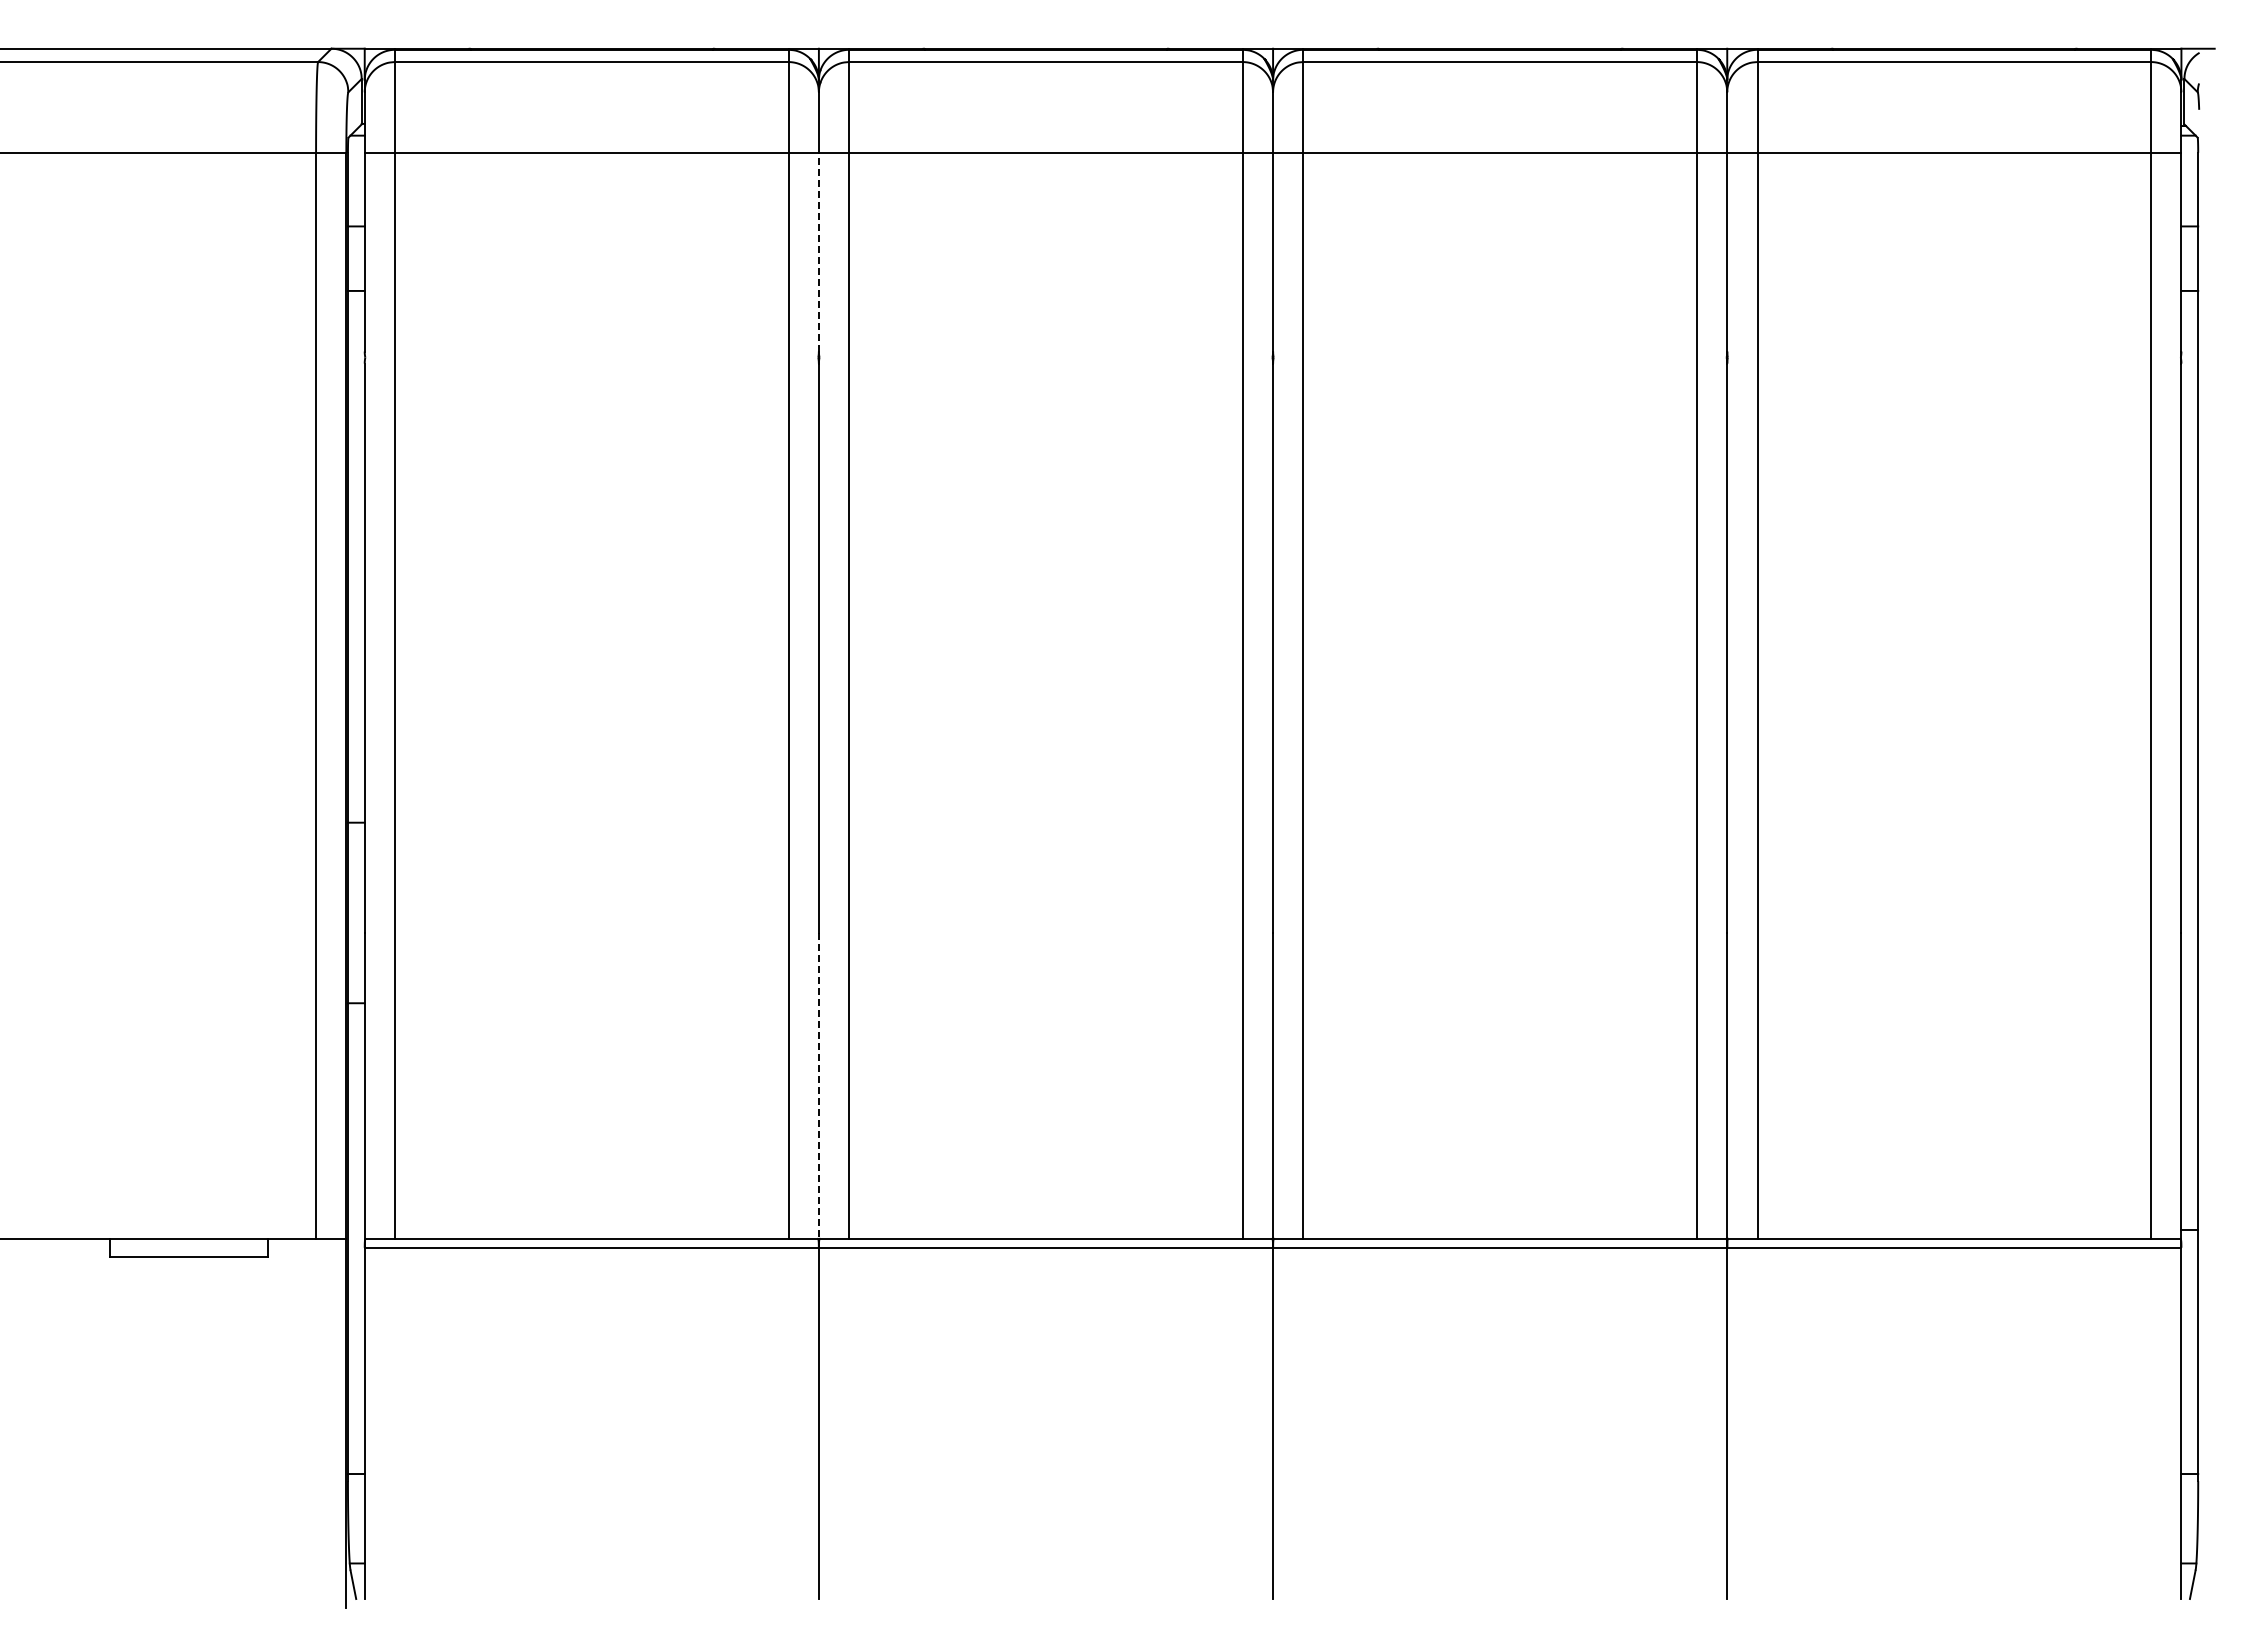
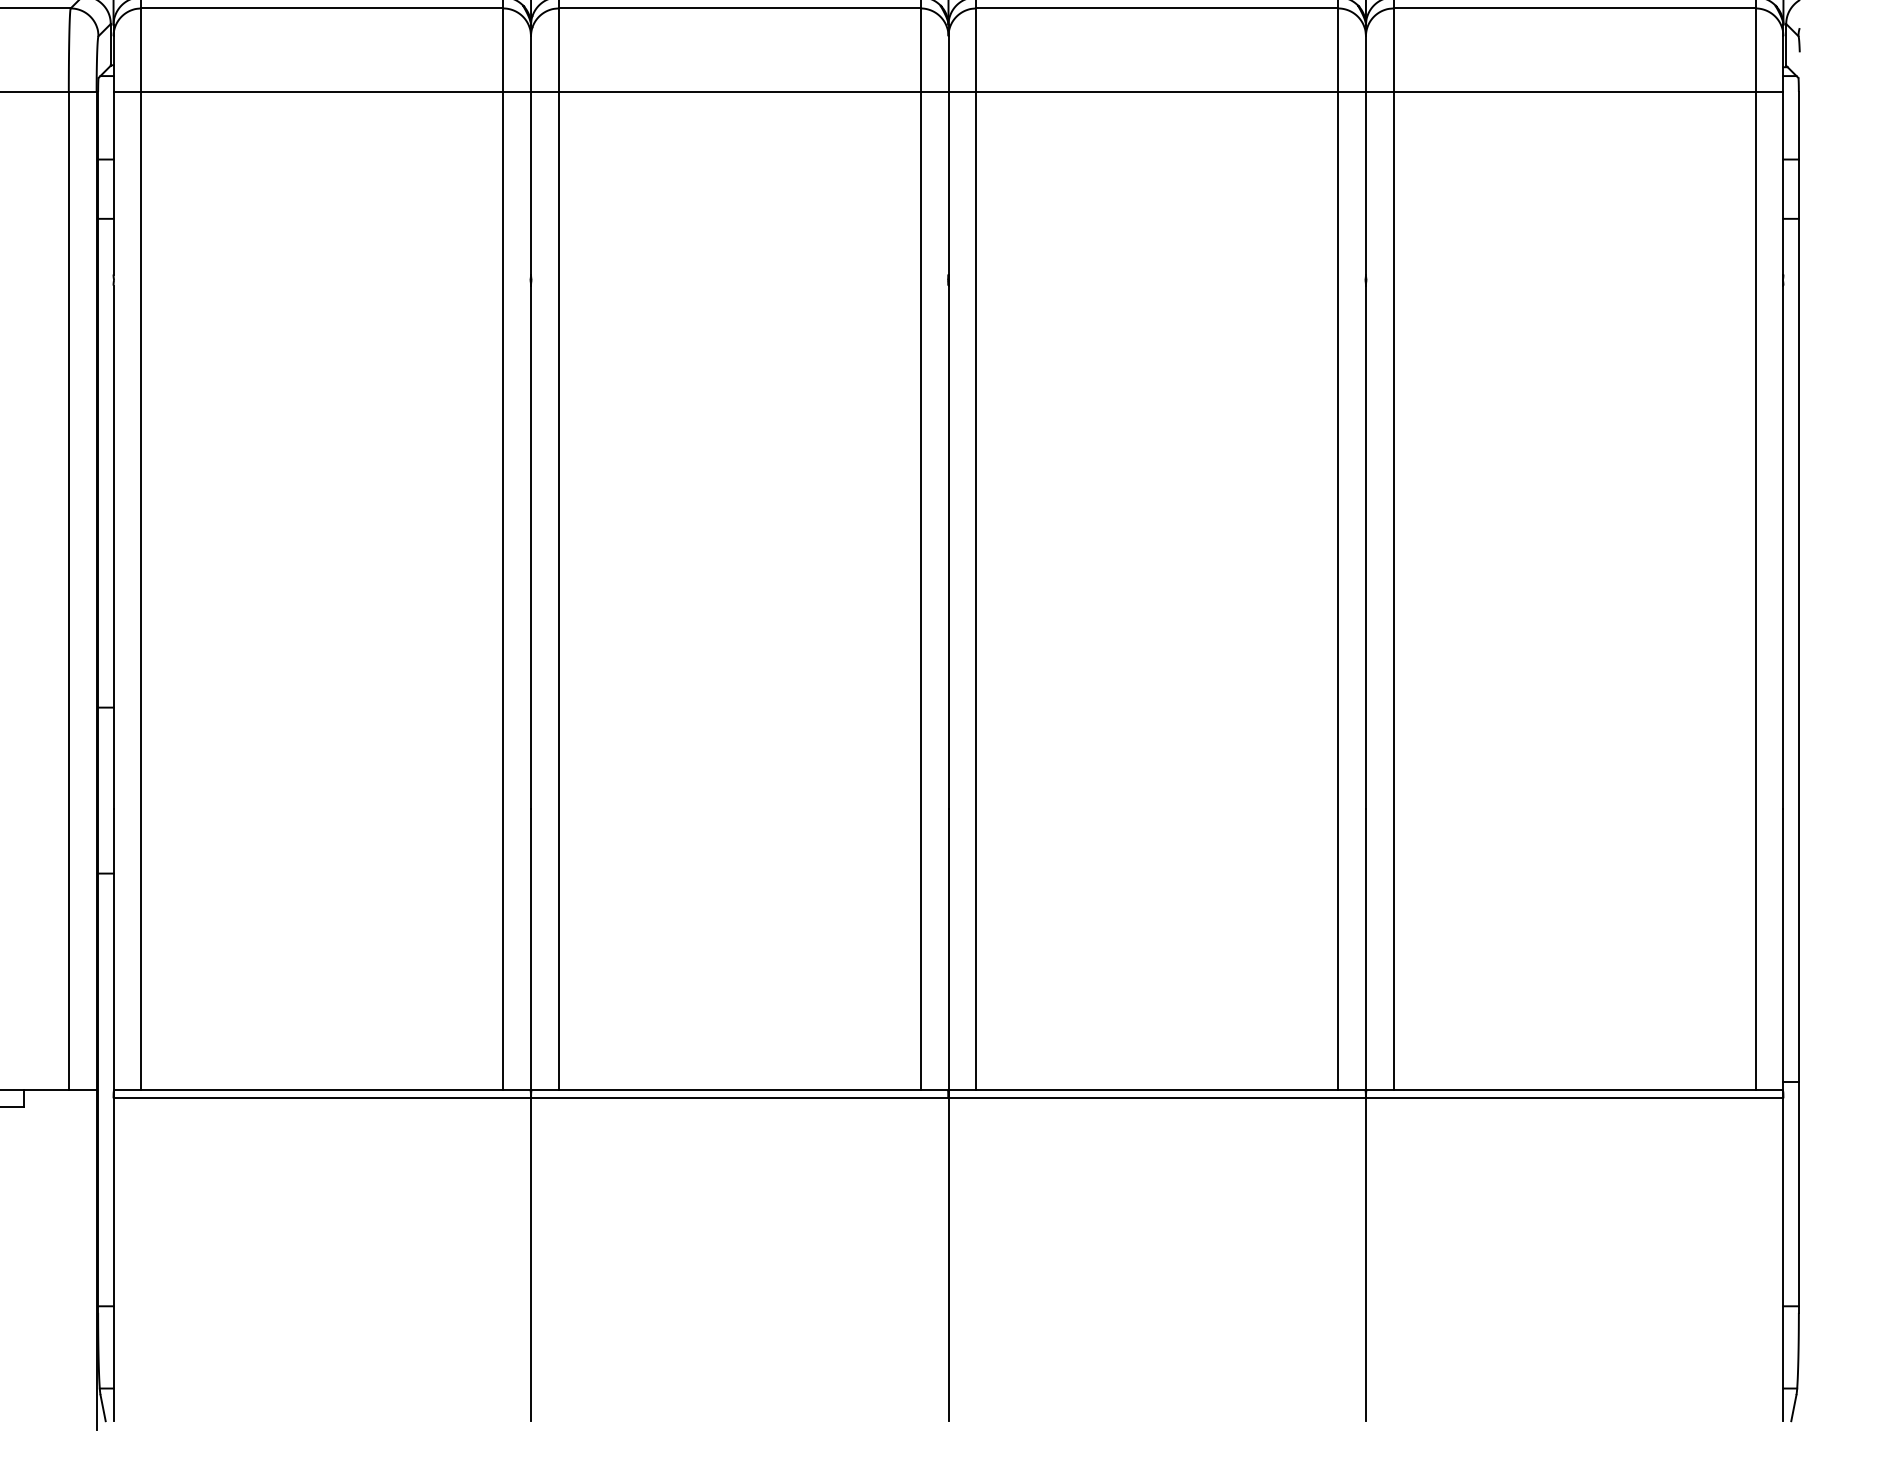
line: (818, 251) -> (530, 182), dashed -> solid
line: (818, 1089) -> (530, 952), dashed -> solid

